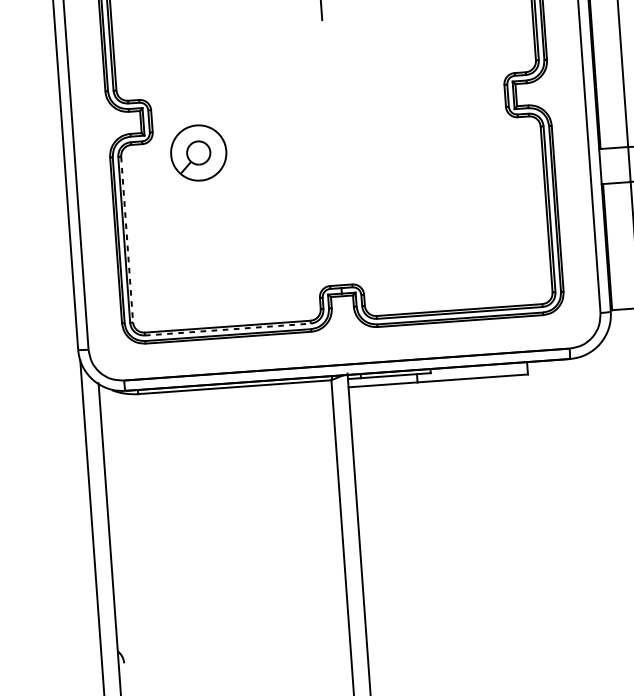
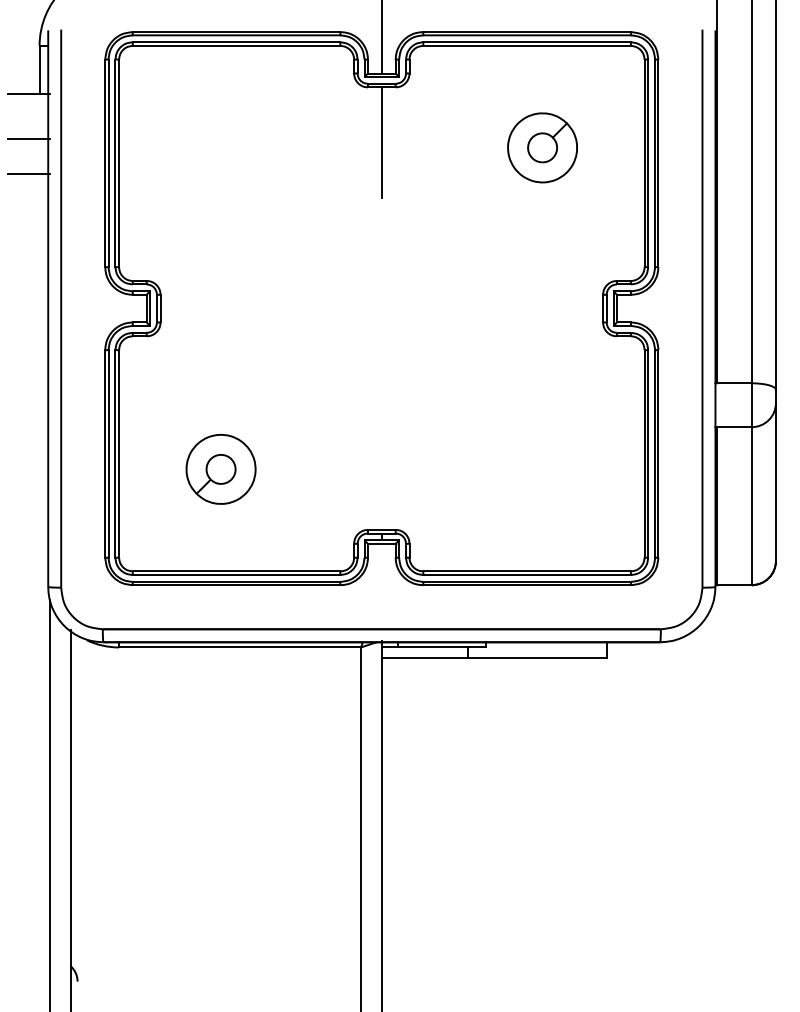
line: (38, 21) -> (28, 174), added
part: (198, 153) -> (220, 469), moved
line: (127, 239) -> (119, 453), dashed -> solid
line: (227, 329) -> (236, 575), dashed -> solid

